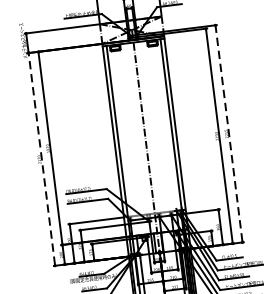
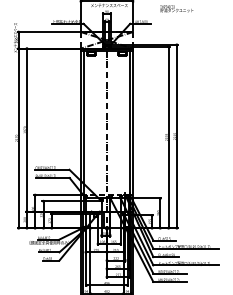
line: (228, 133) -> (176, 136), dashed -> solid
line: (41, 159) -> (18, 138), dashed -> solid

